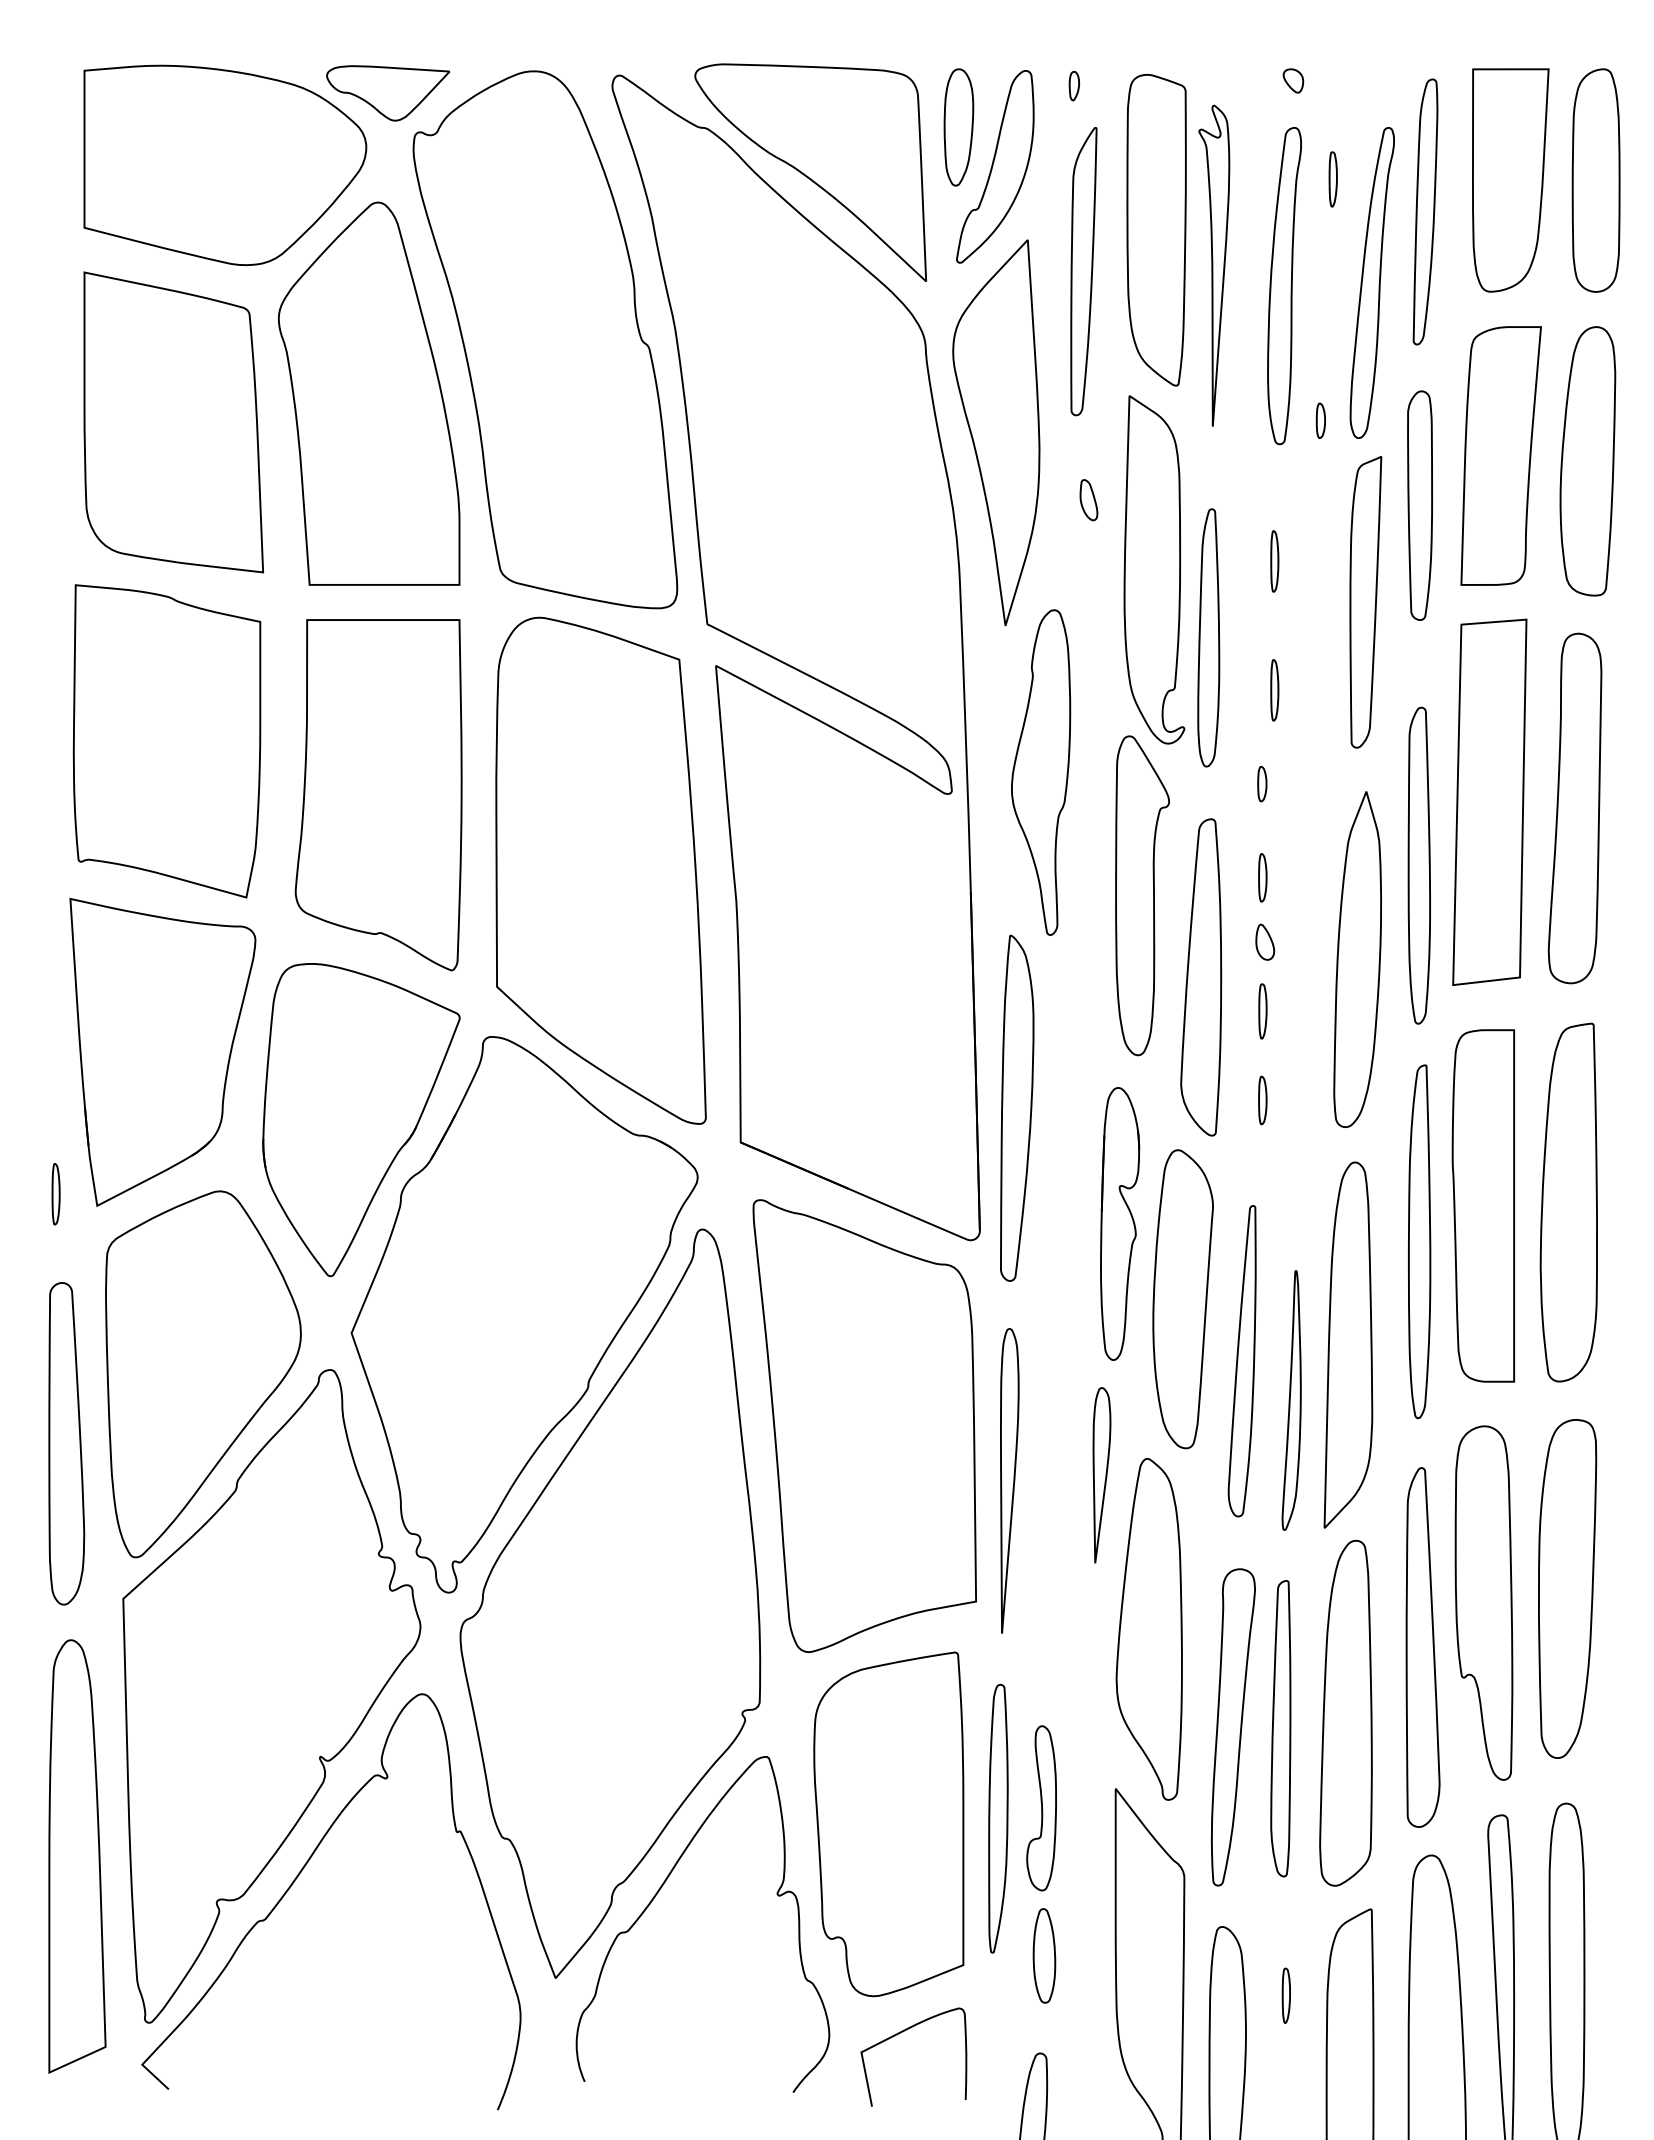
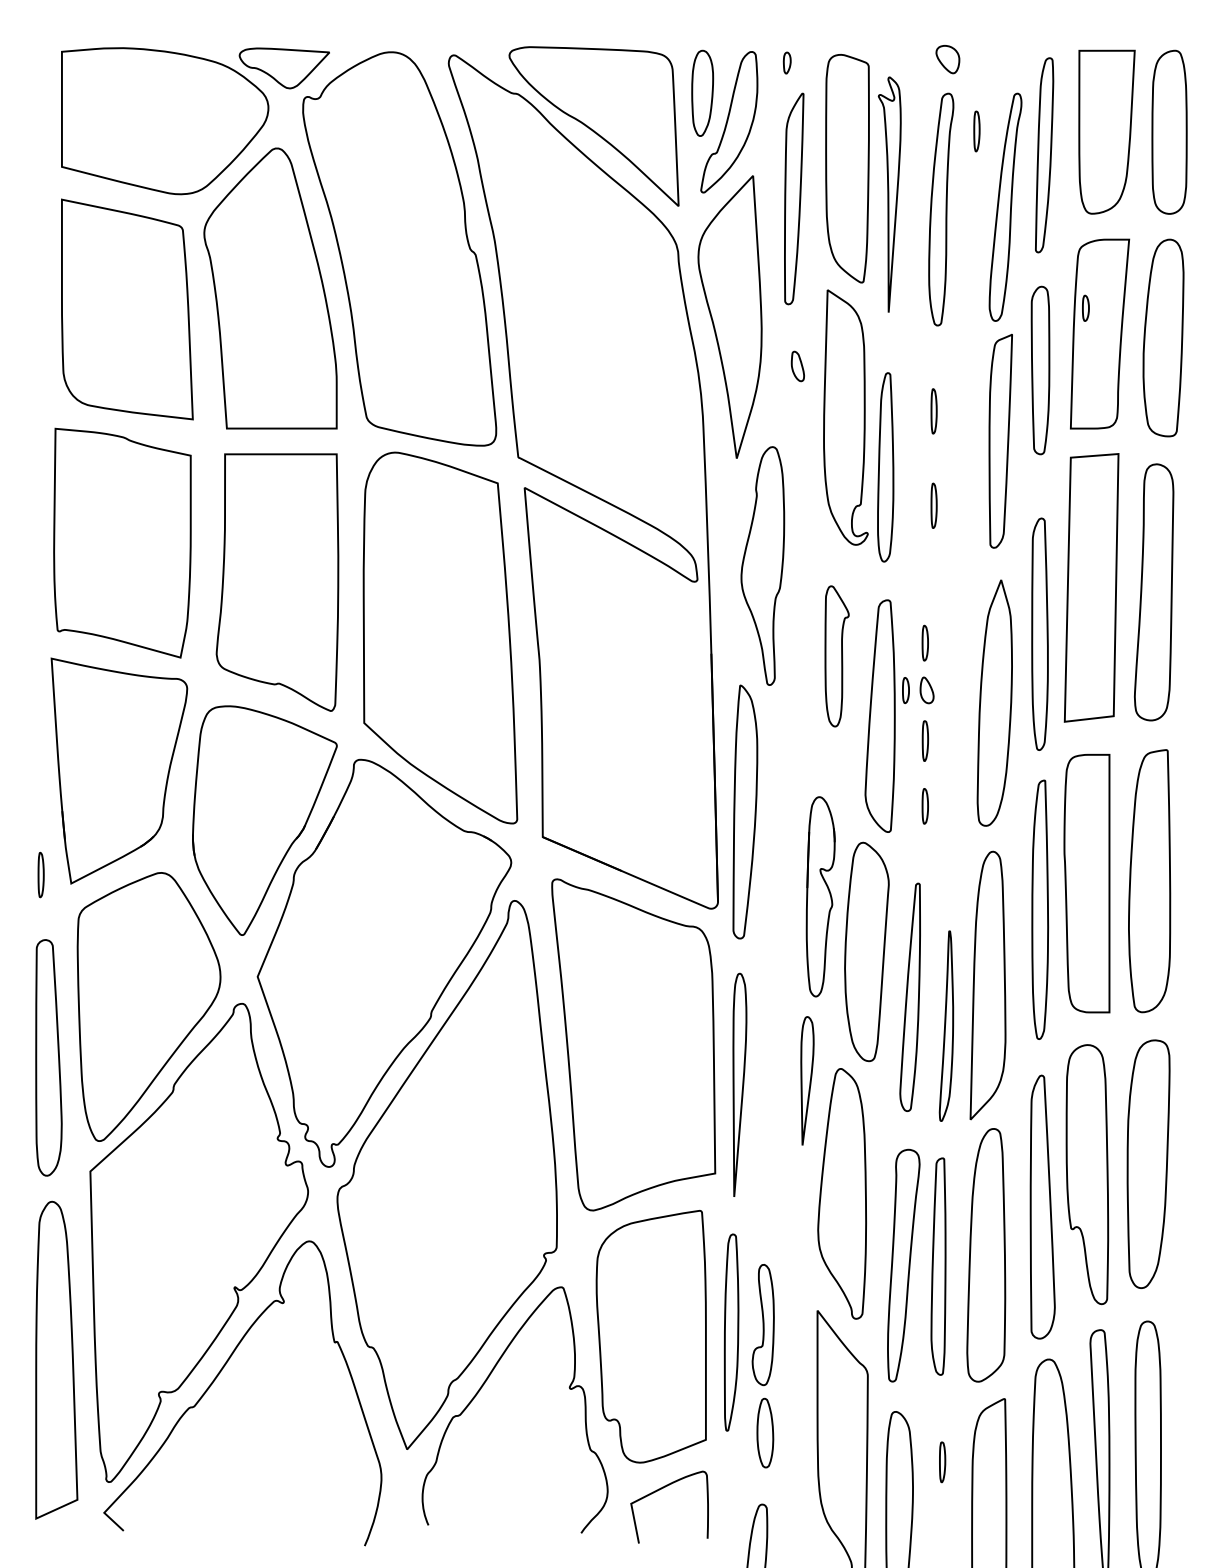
part: (1293, 79) -> (947, 58), size x1.6
part: (1320, 419) -> (1085, 307), moved
part: (1261, 784) -> (905, 690), moved
part: (1141, 895) -> (836, 656), size x0.6

